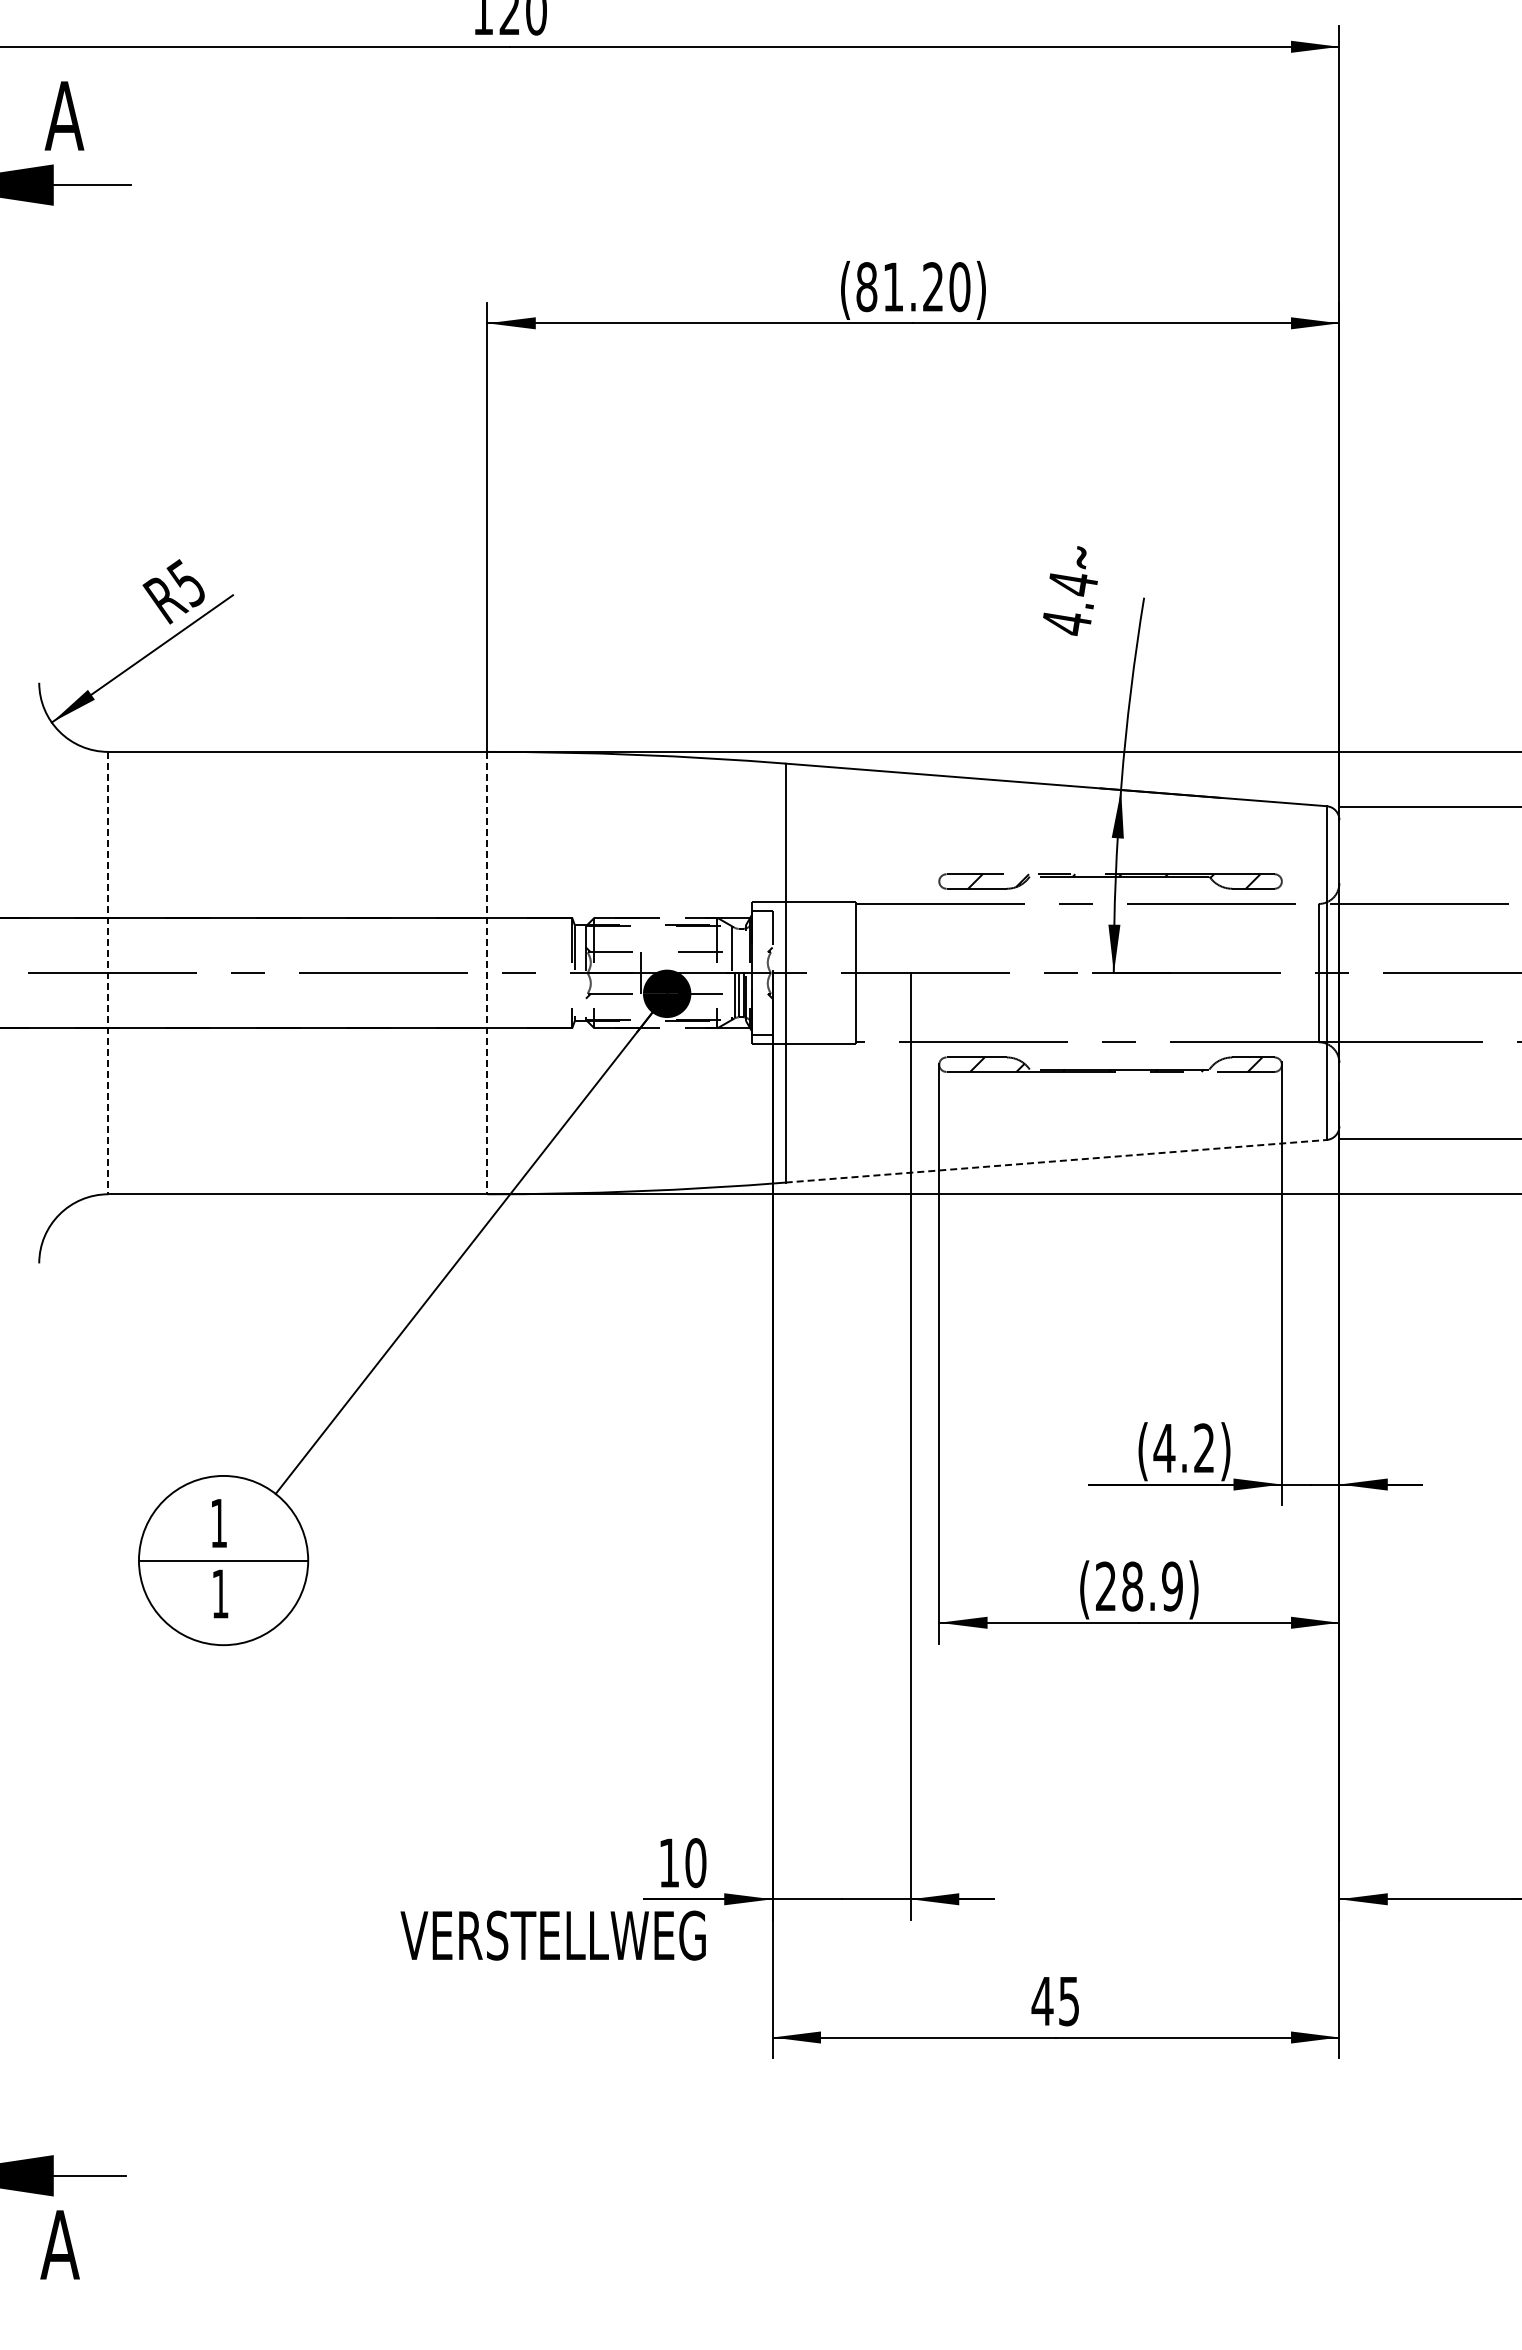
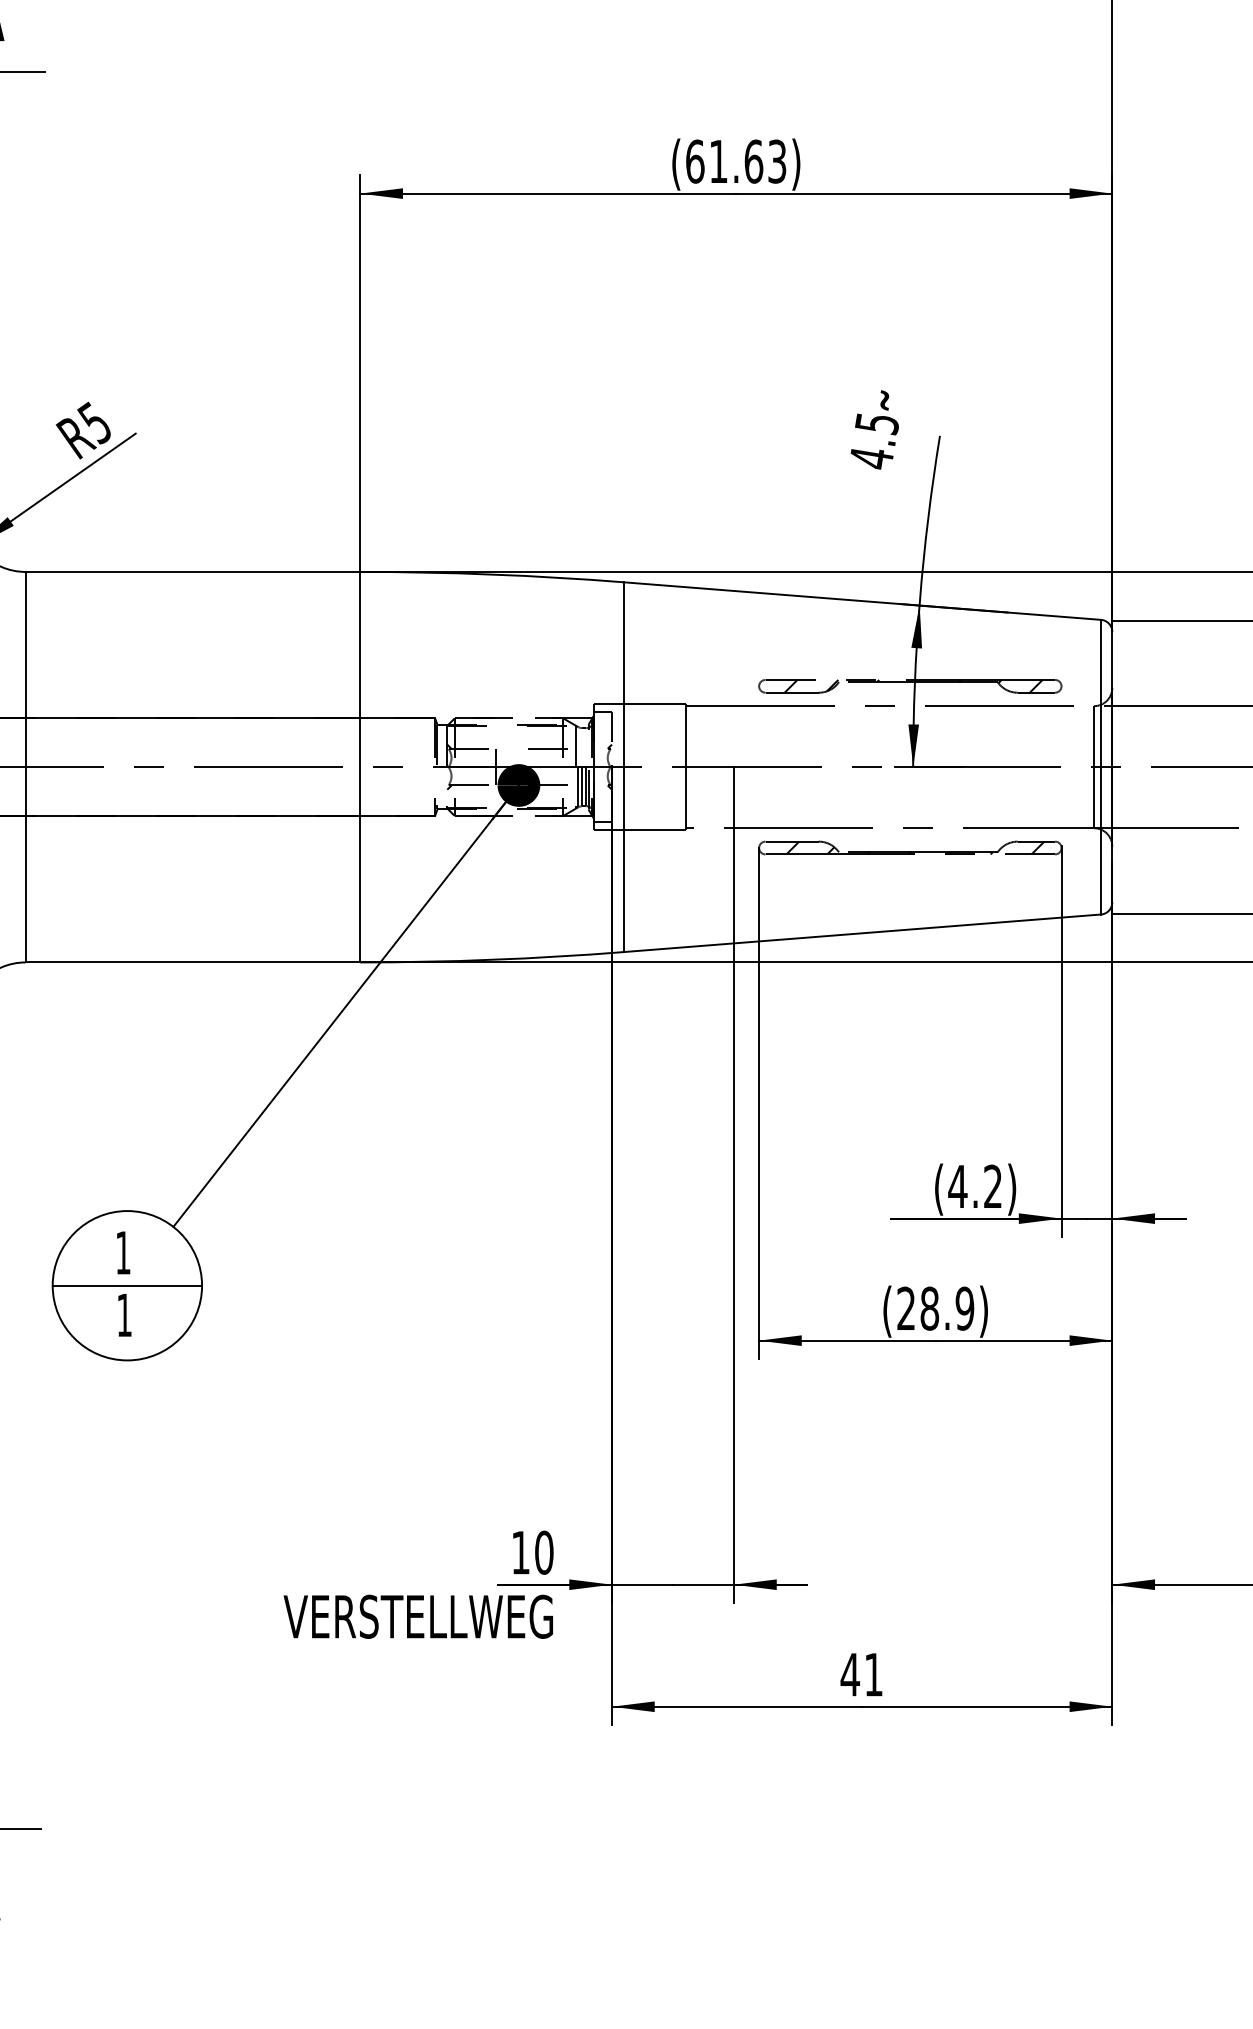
text: (913, 287) -> (736, 162), (81.20) -> (61.63)
text: (1072, 584) -> (876, 424), 4.4 -> 4.5
line: (108, 973) -> (25, 767), dashed -> solid
line: (487, 973) -> (360, 767), dashed -> solid
line: (1056, 1161) -> (862, 933), dashed -> solid
text: (1068, 2001) -> (873, 1674), 45 -> 41

